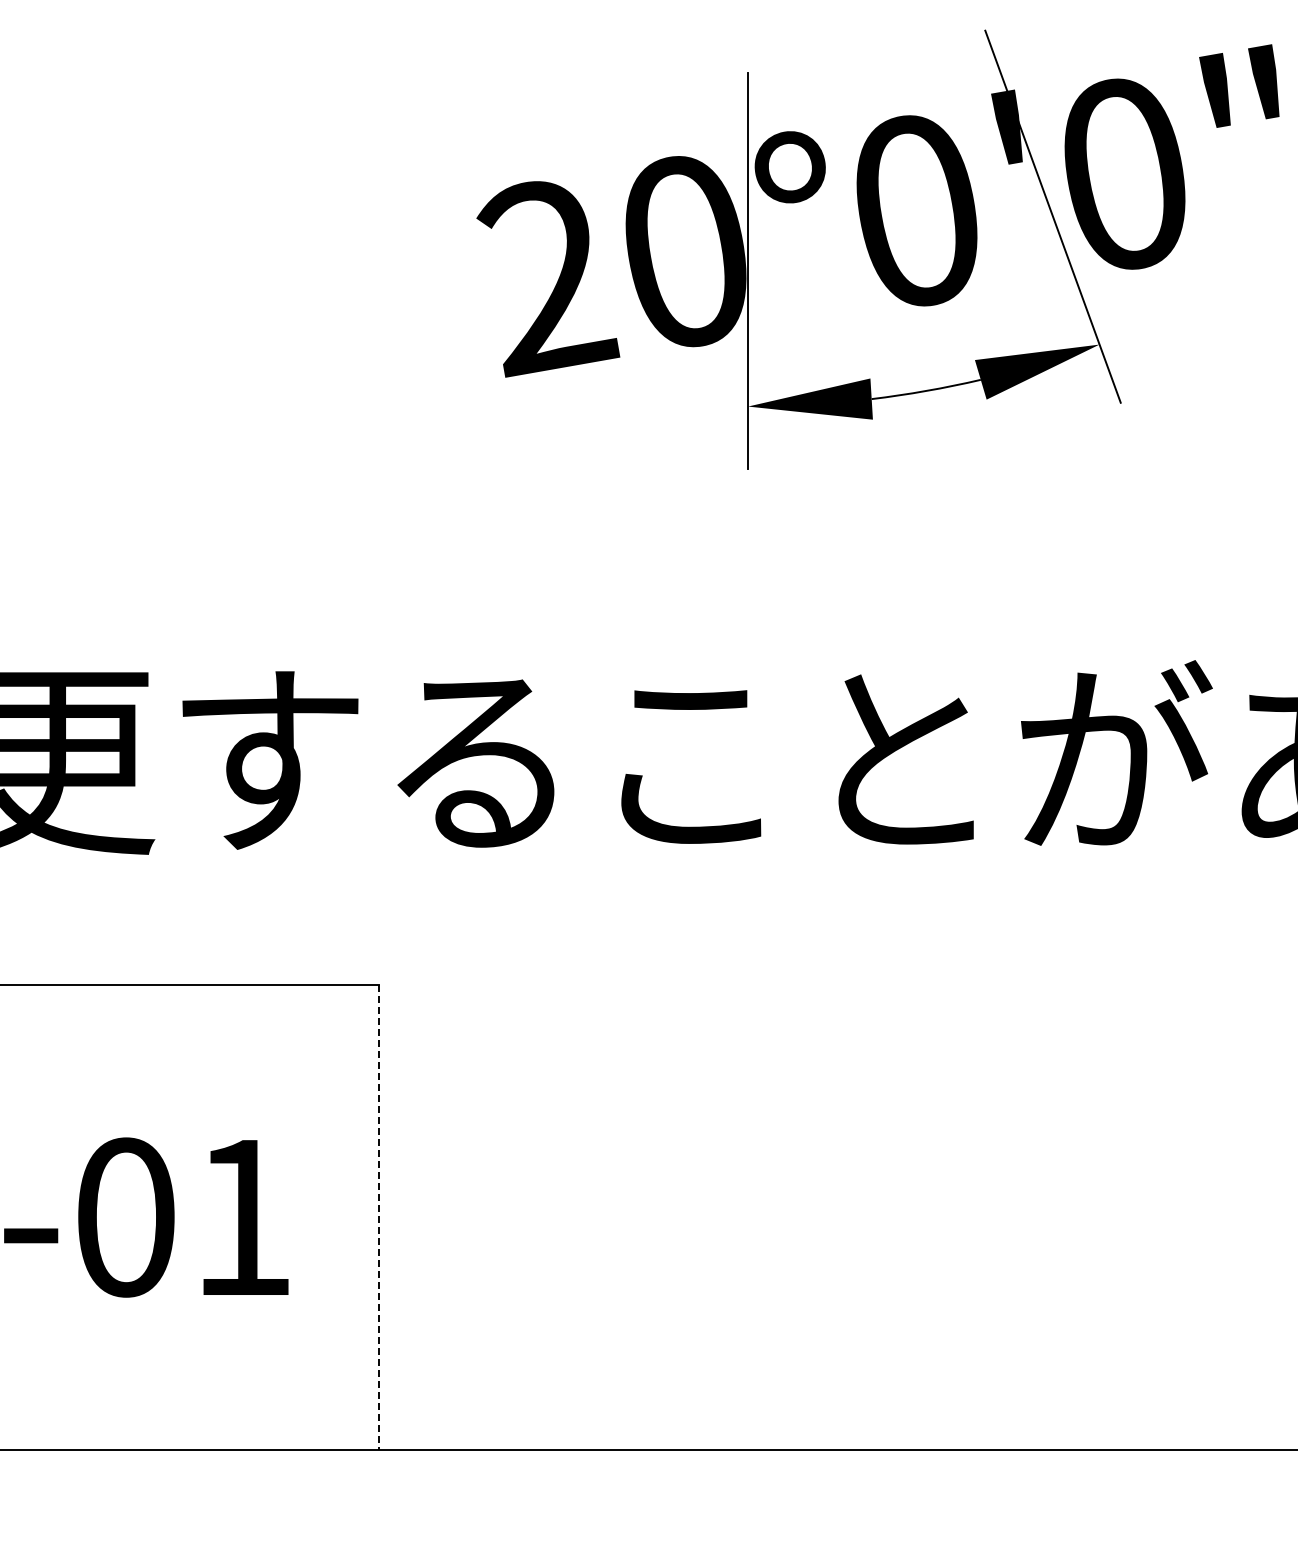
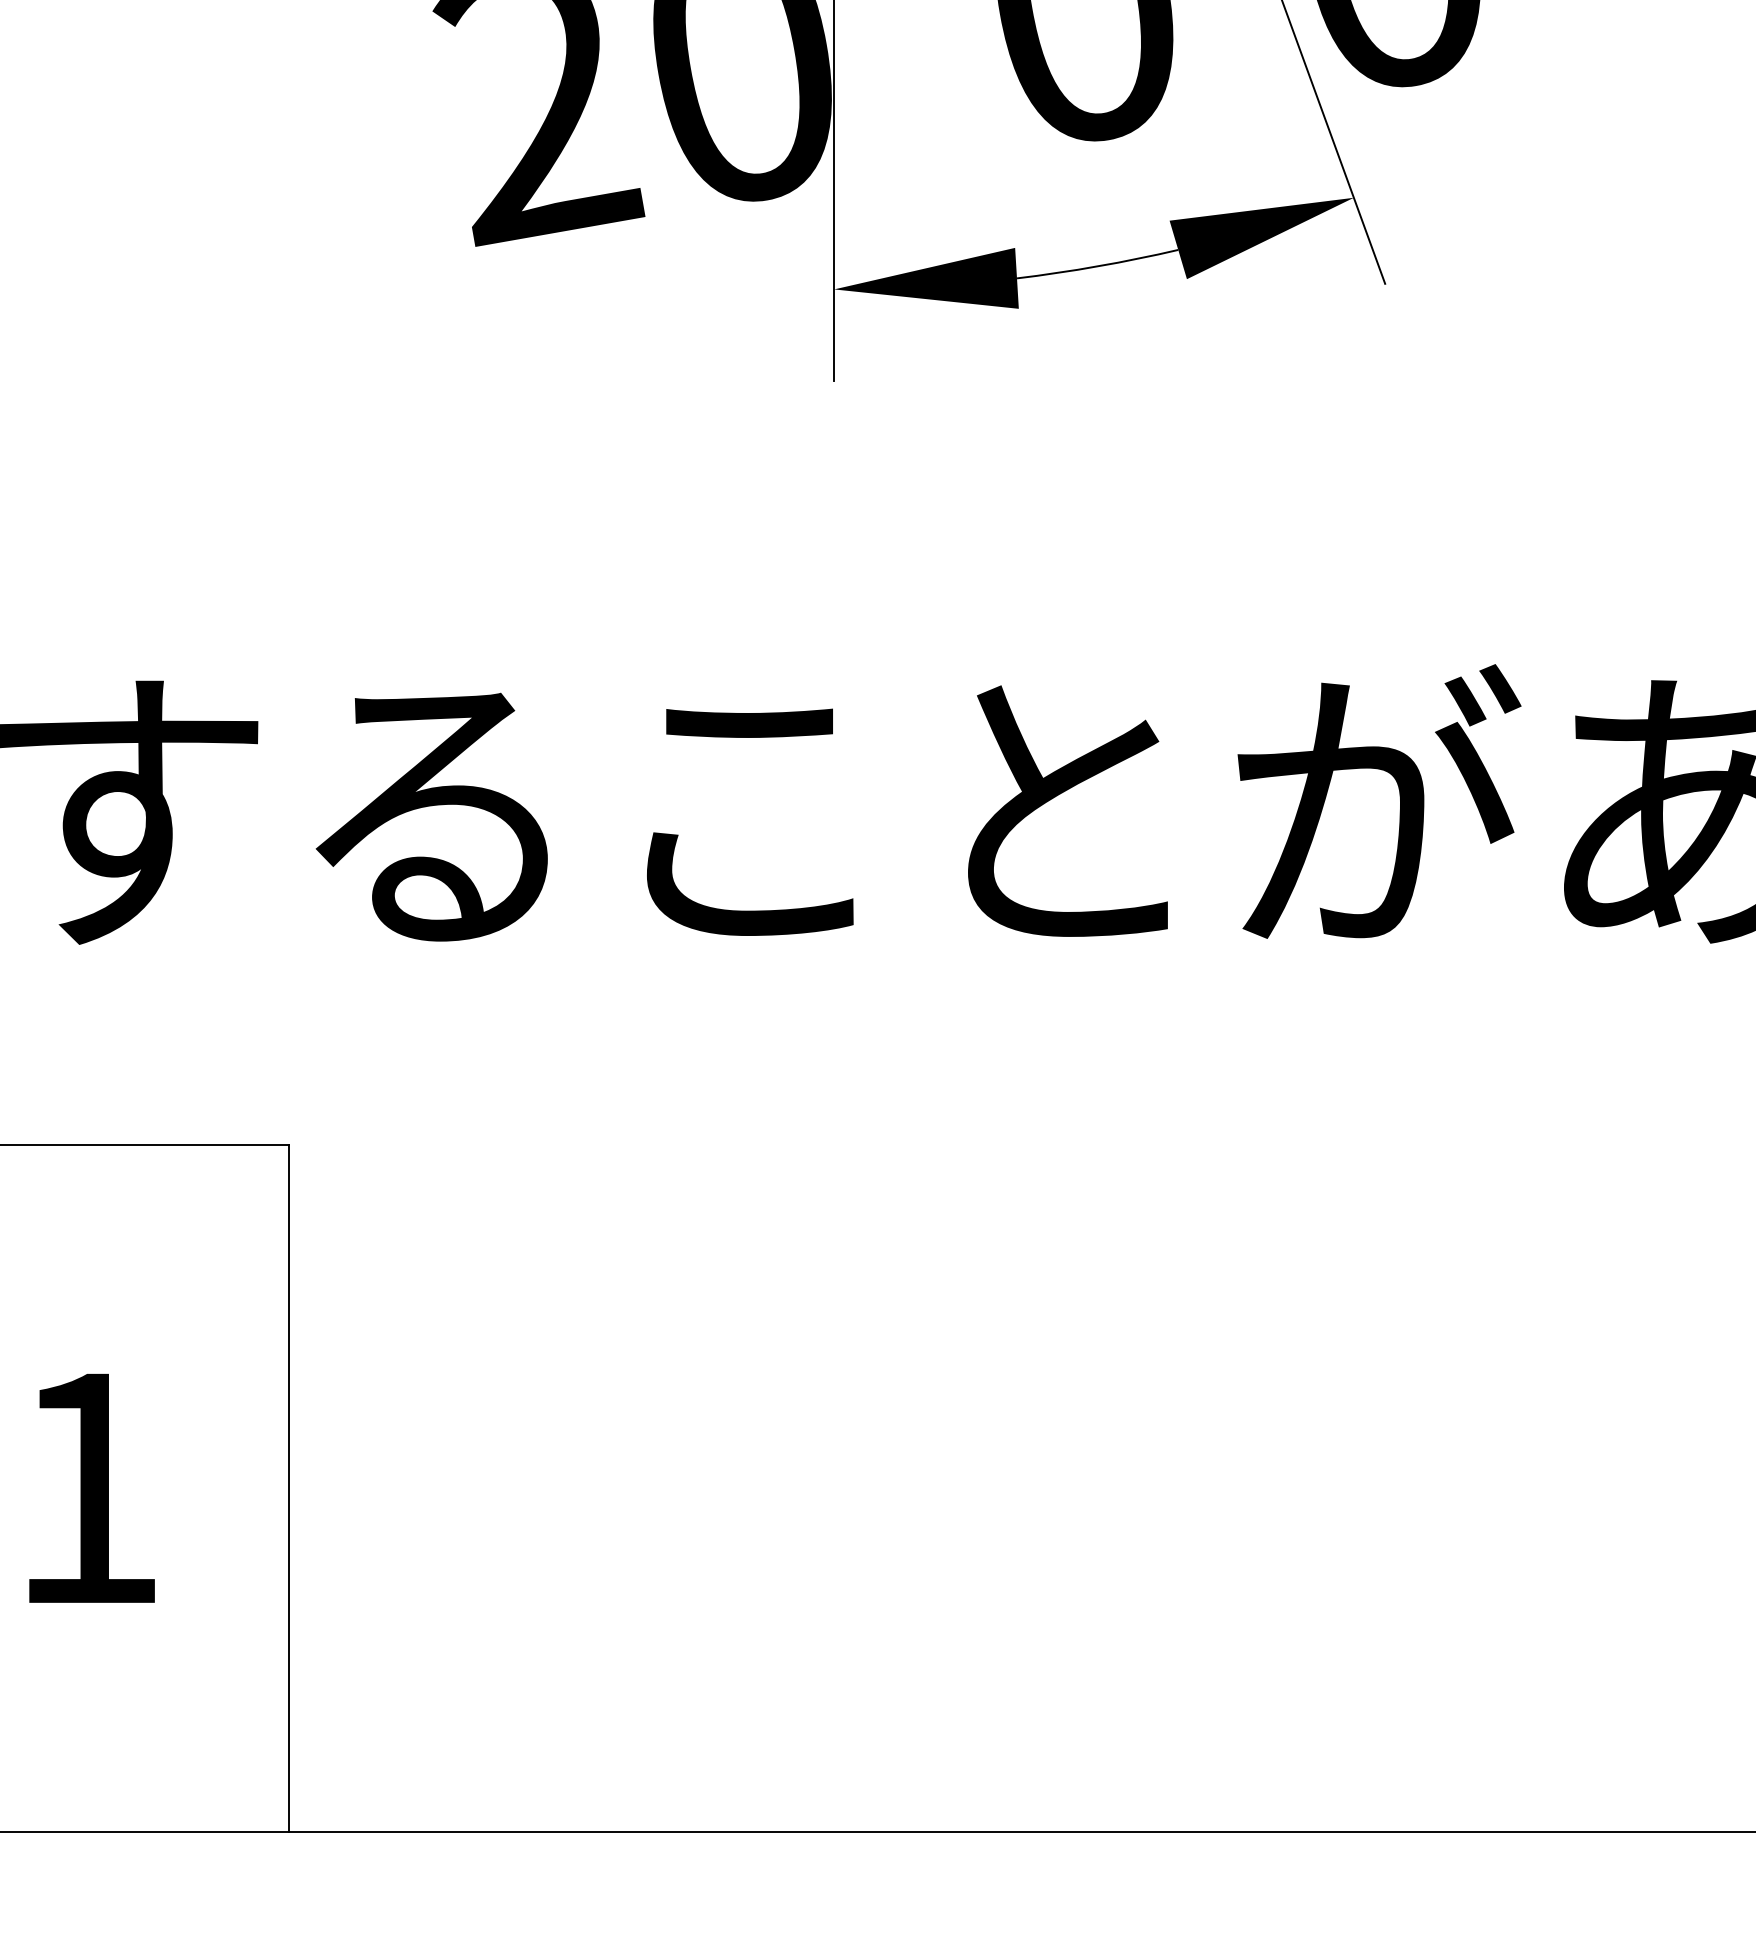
line: (379, 1218) -> (289, 1489), dashed -> solid

